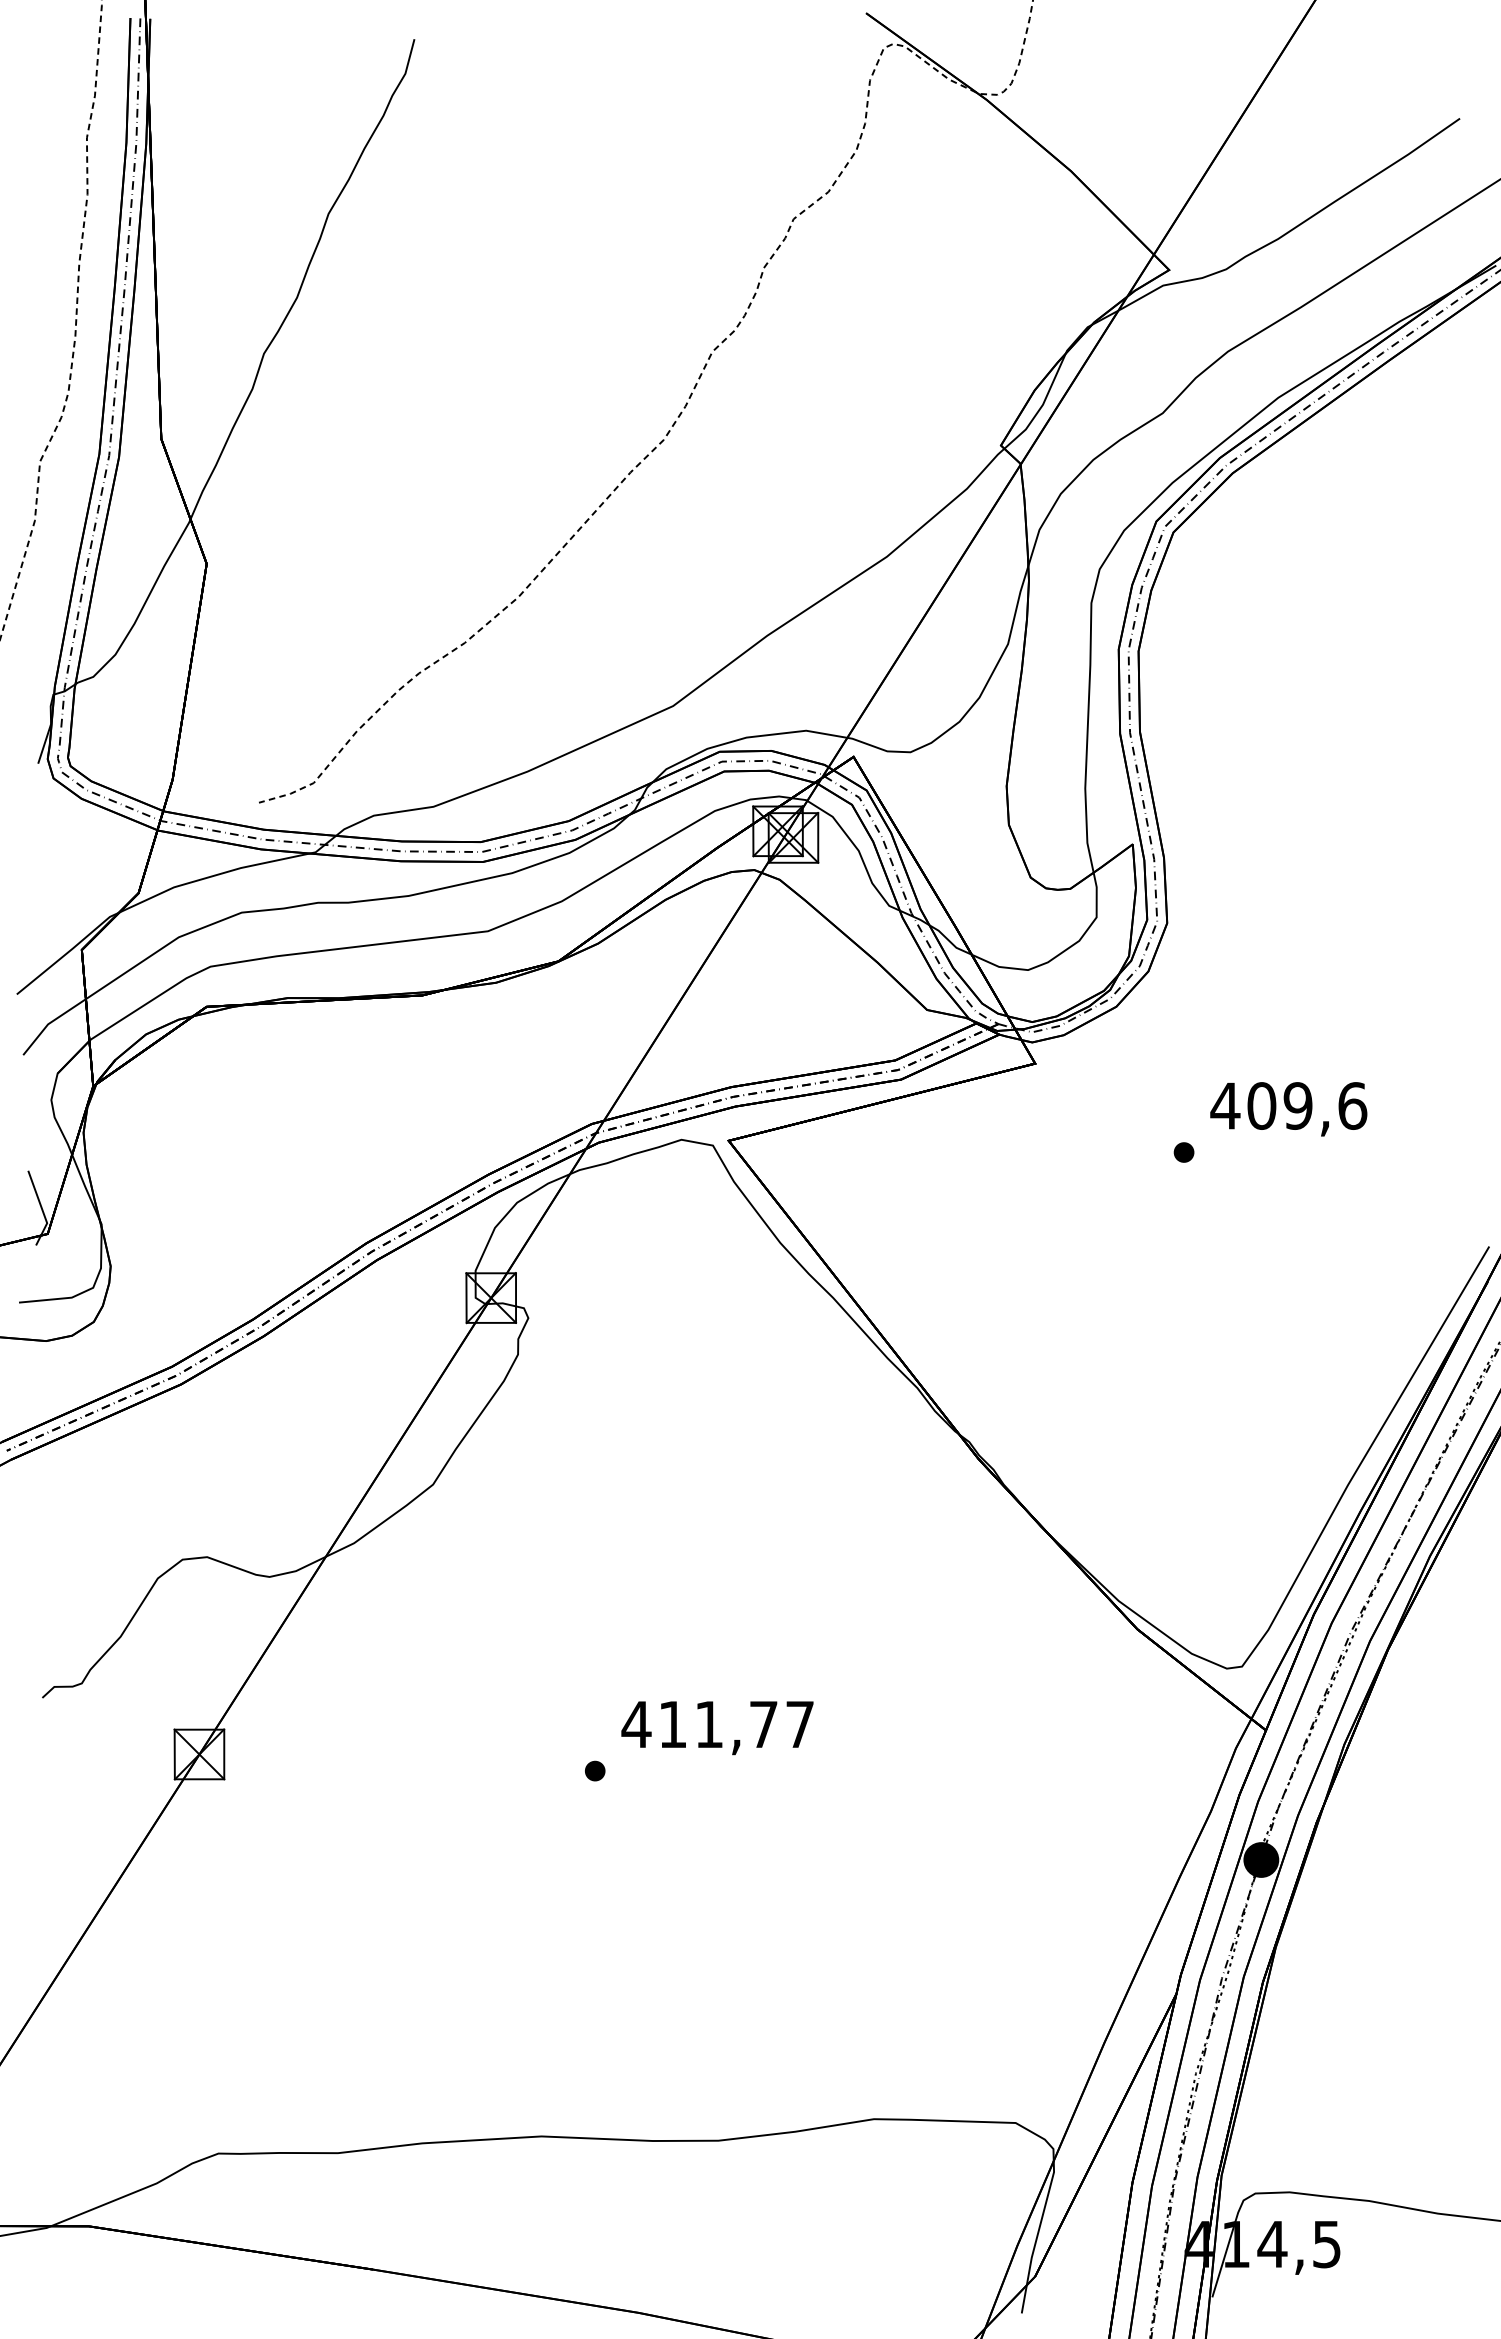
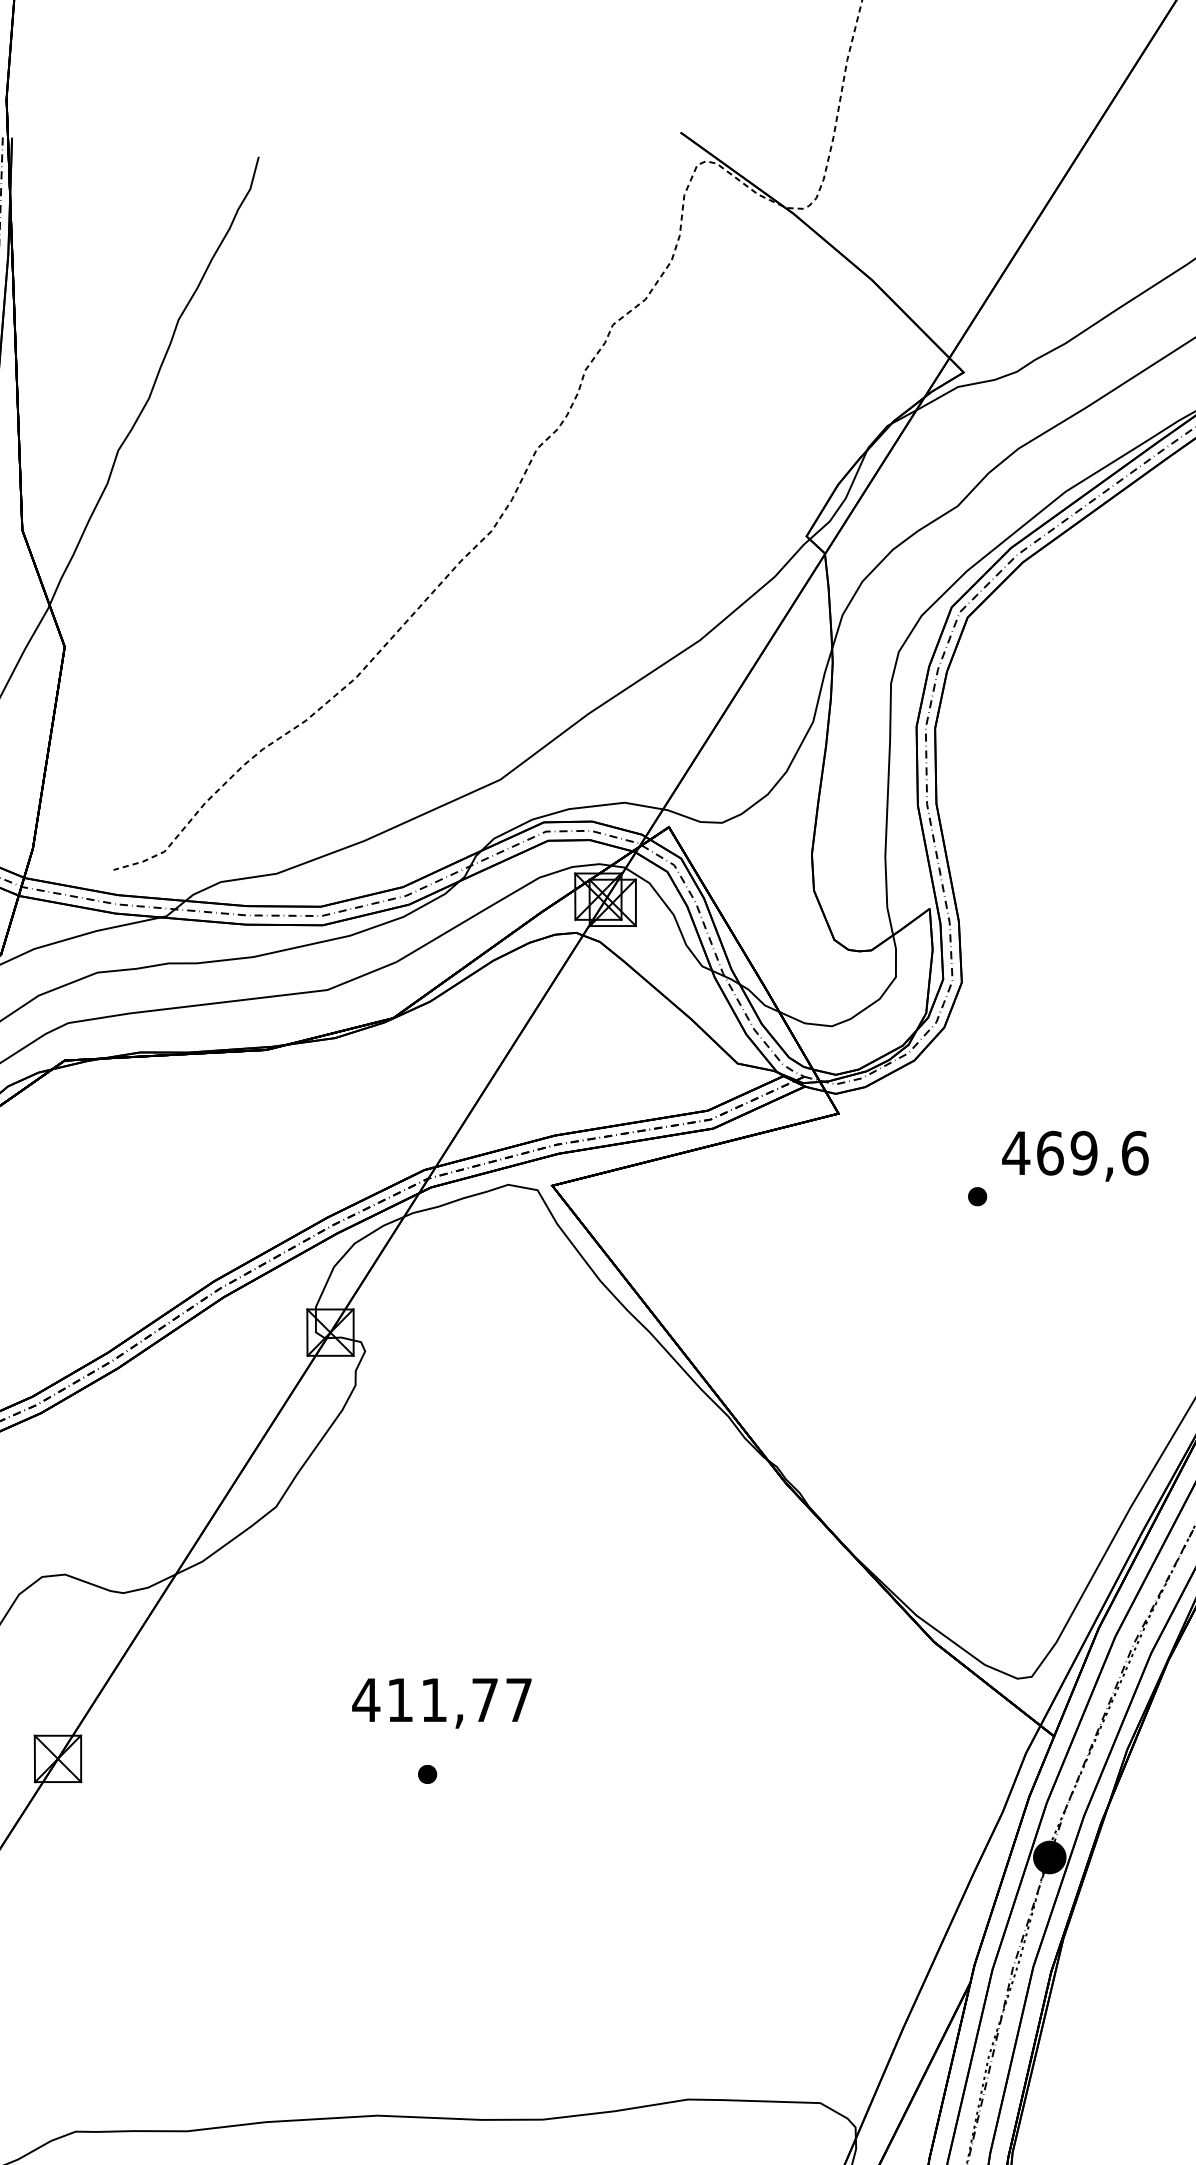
text: (1261, 1105) -> (1049, 1152), 409,6 -> 469,6
text: (717, 1728) -> (441, 1703), moved

